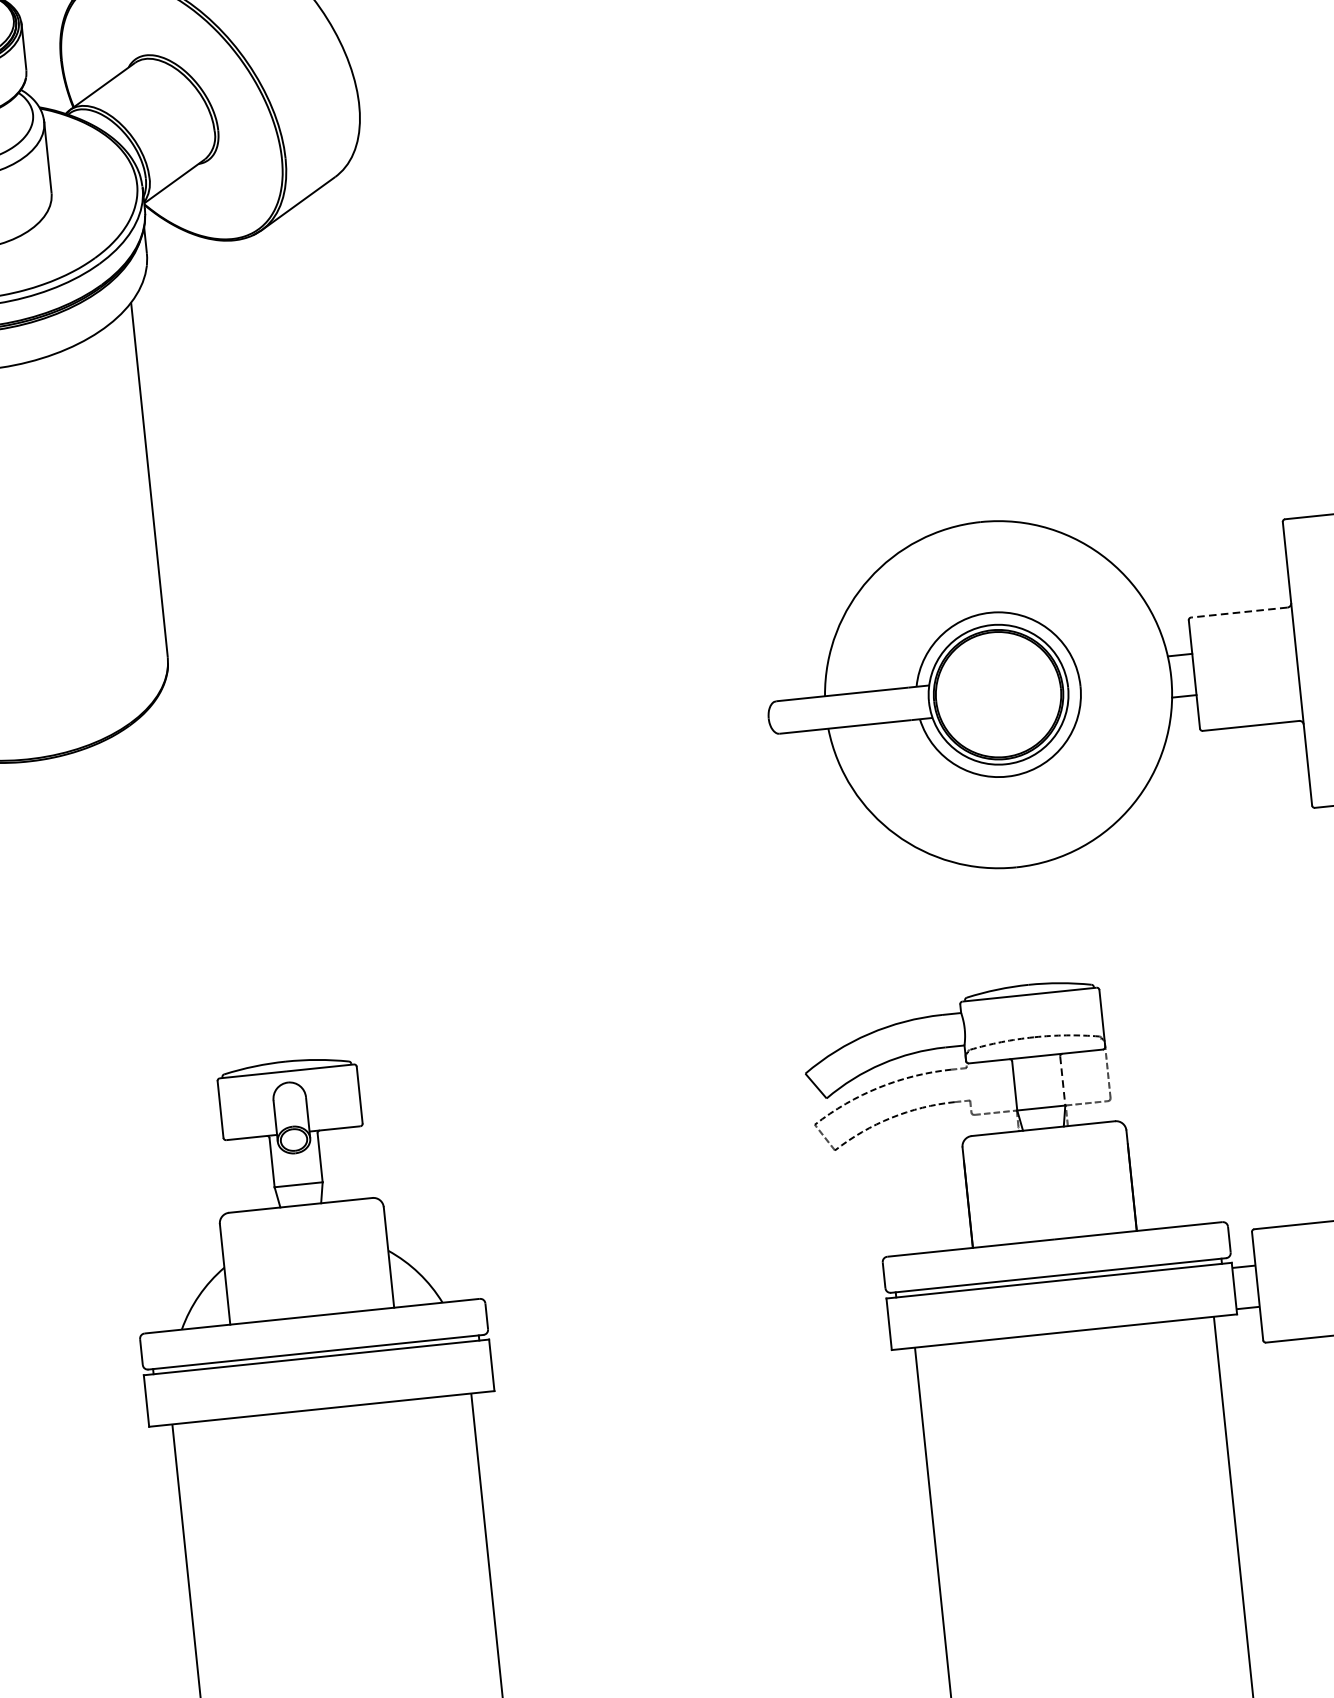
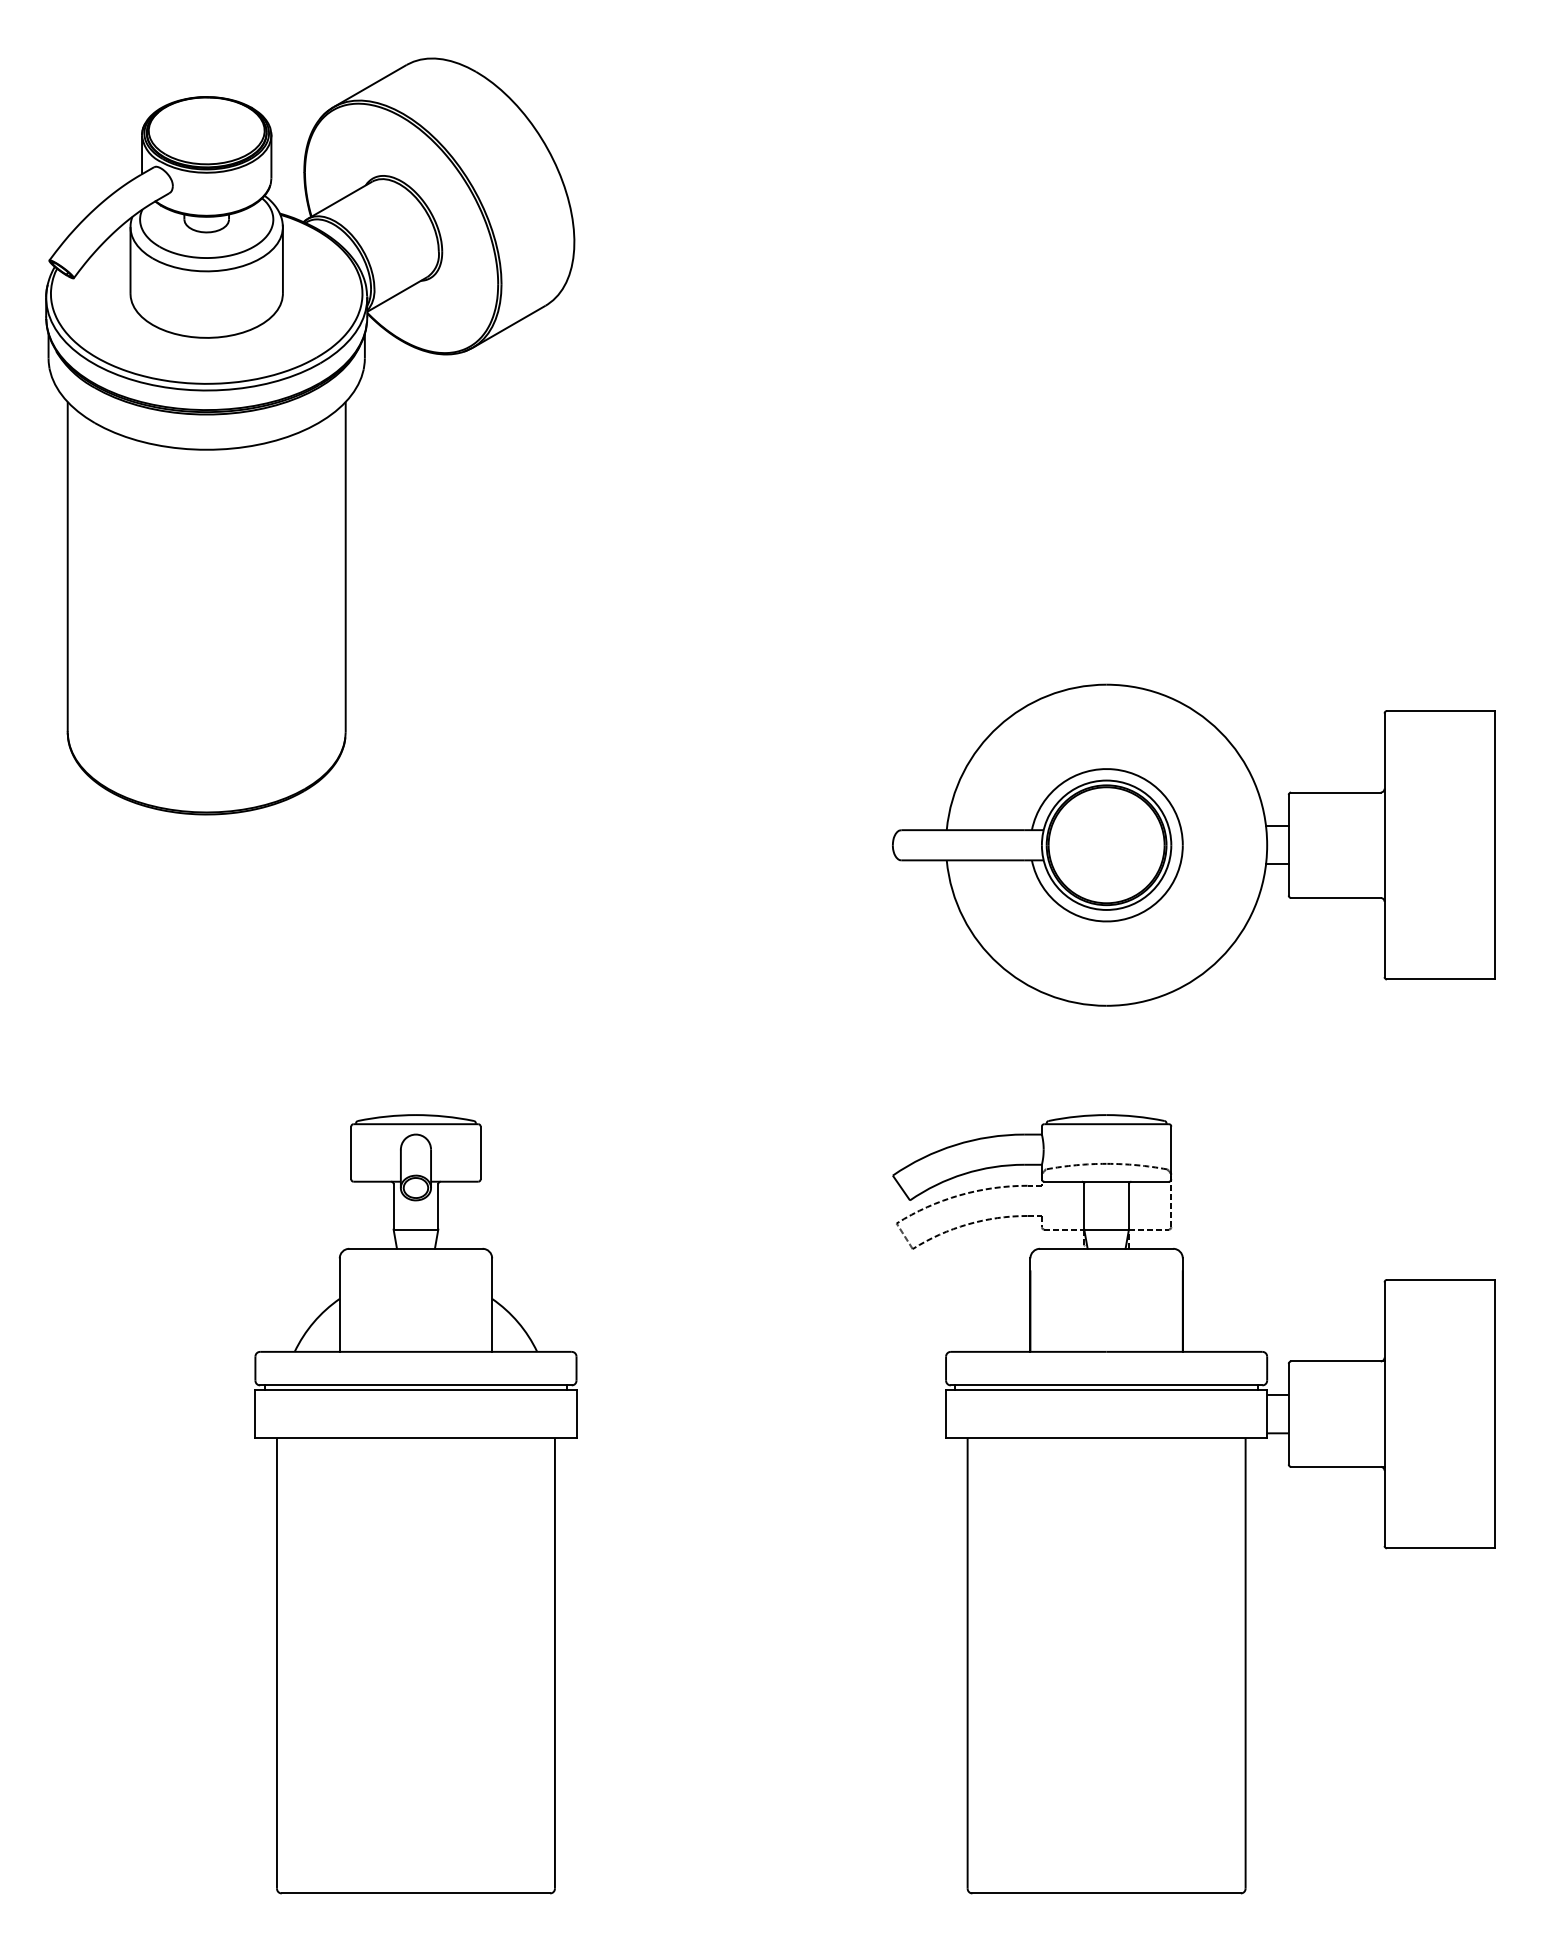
line: (1238, 612) -> (1335, 792), dashed -> solid
line: (1062, 1080) -> (1128, 1206), dashed -> solid

